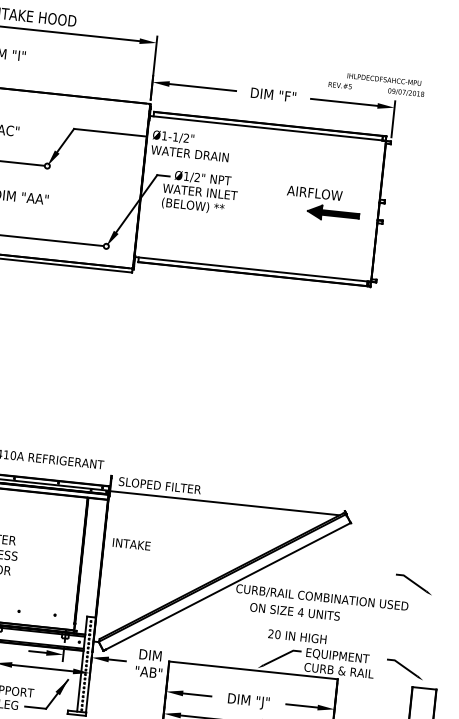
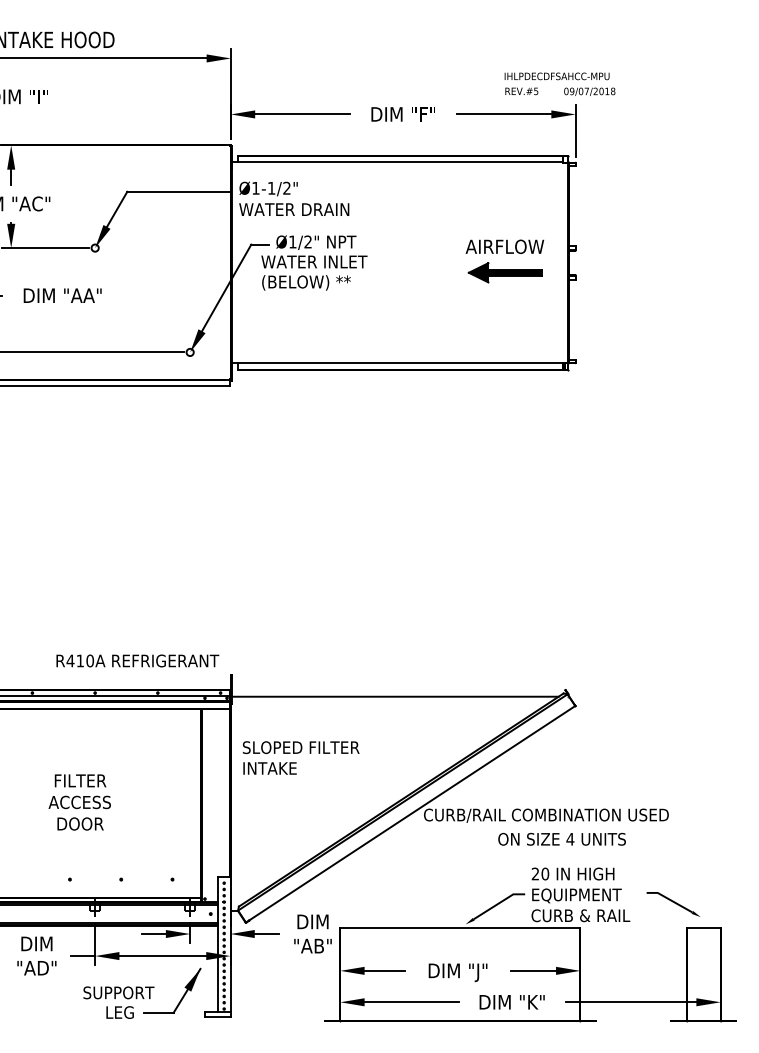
text: (340, 85) -> (521, 91), moved
text: (314, 193) -> (504, 246), moved
text: (159, 485) -> (300, 747), moved
part: (413, 584) -> (673, 783), removed
text: (294, 611) -> (561, 838), moved
text: (297, 636) -> (572, 873), moved

